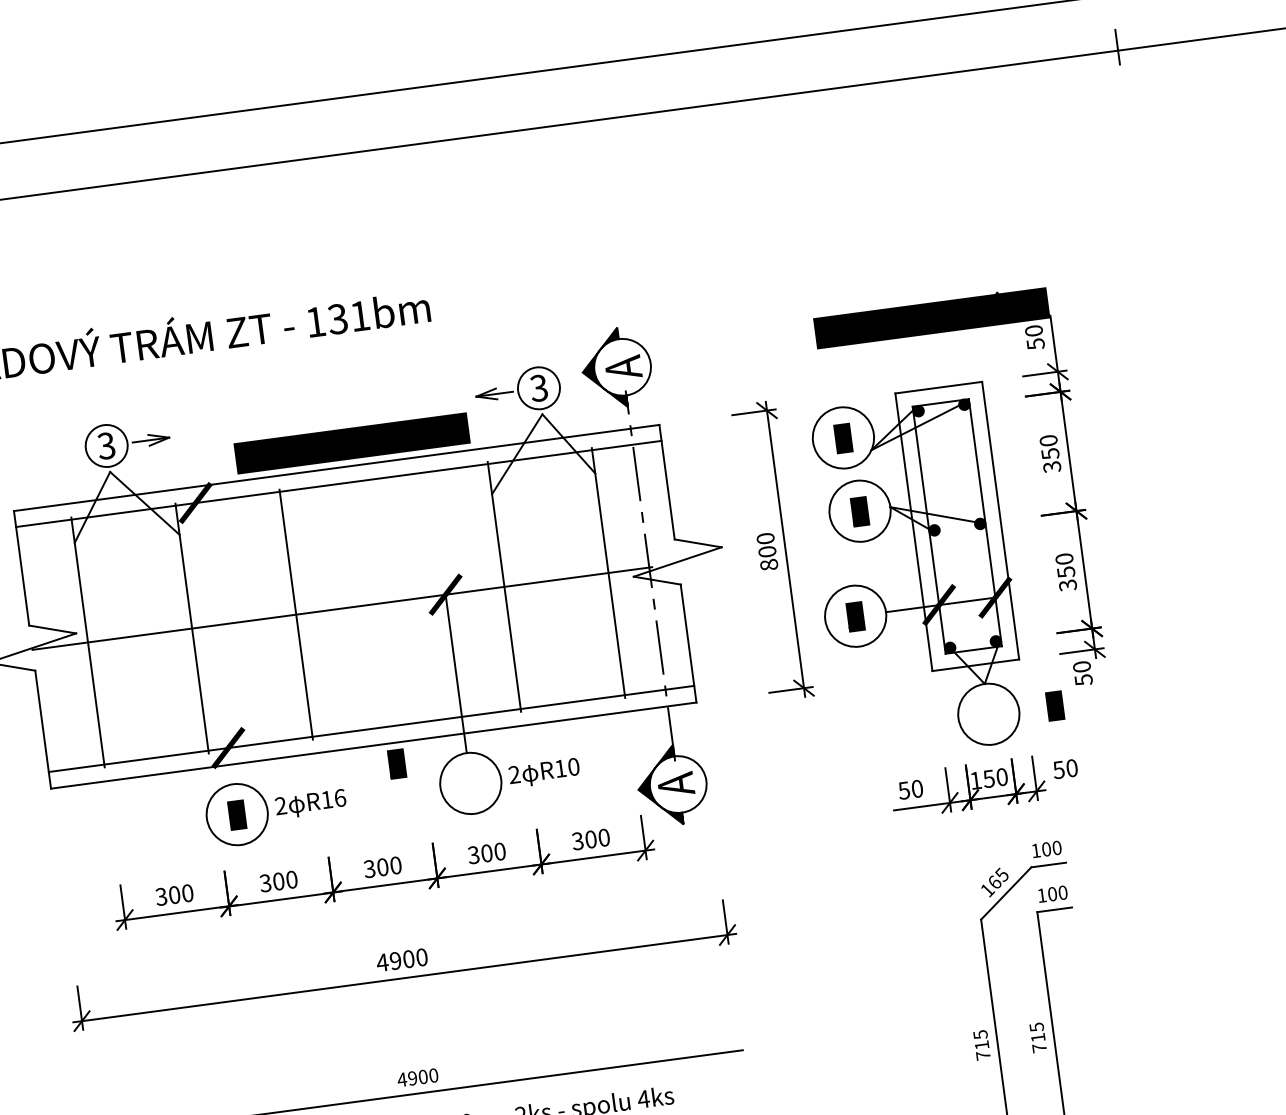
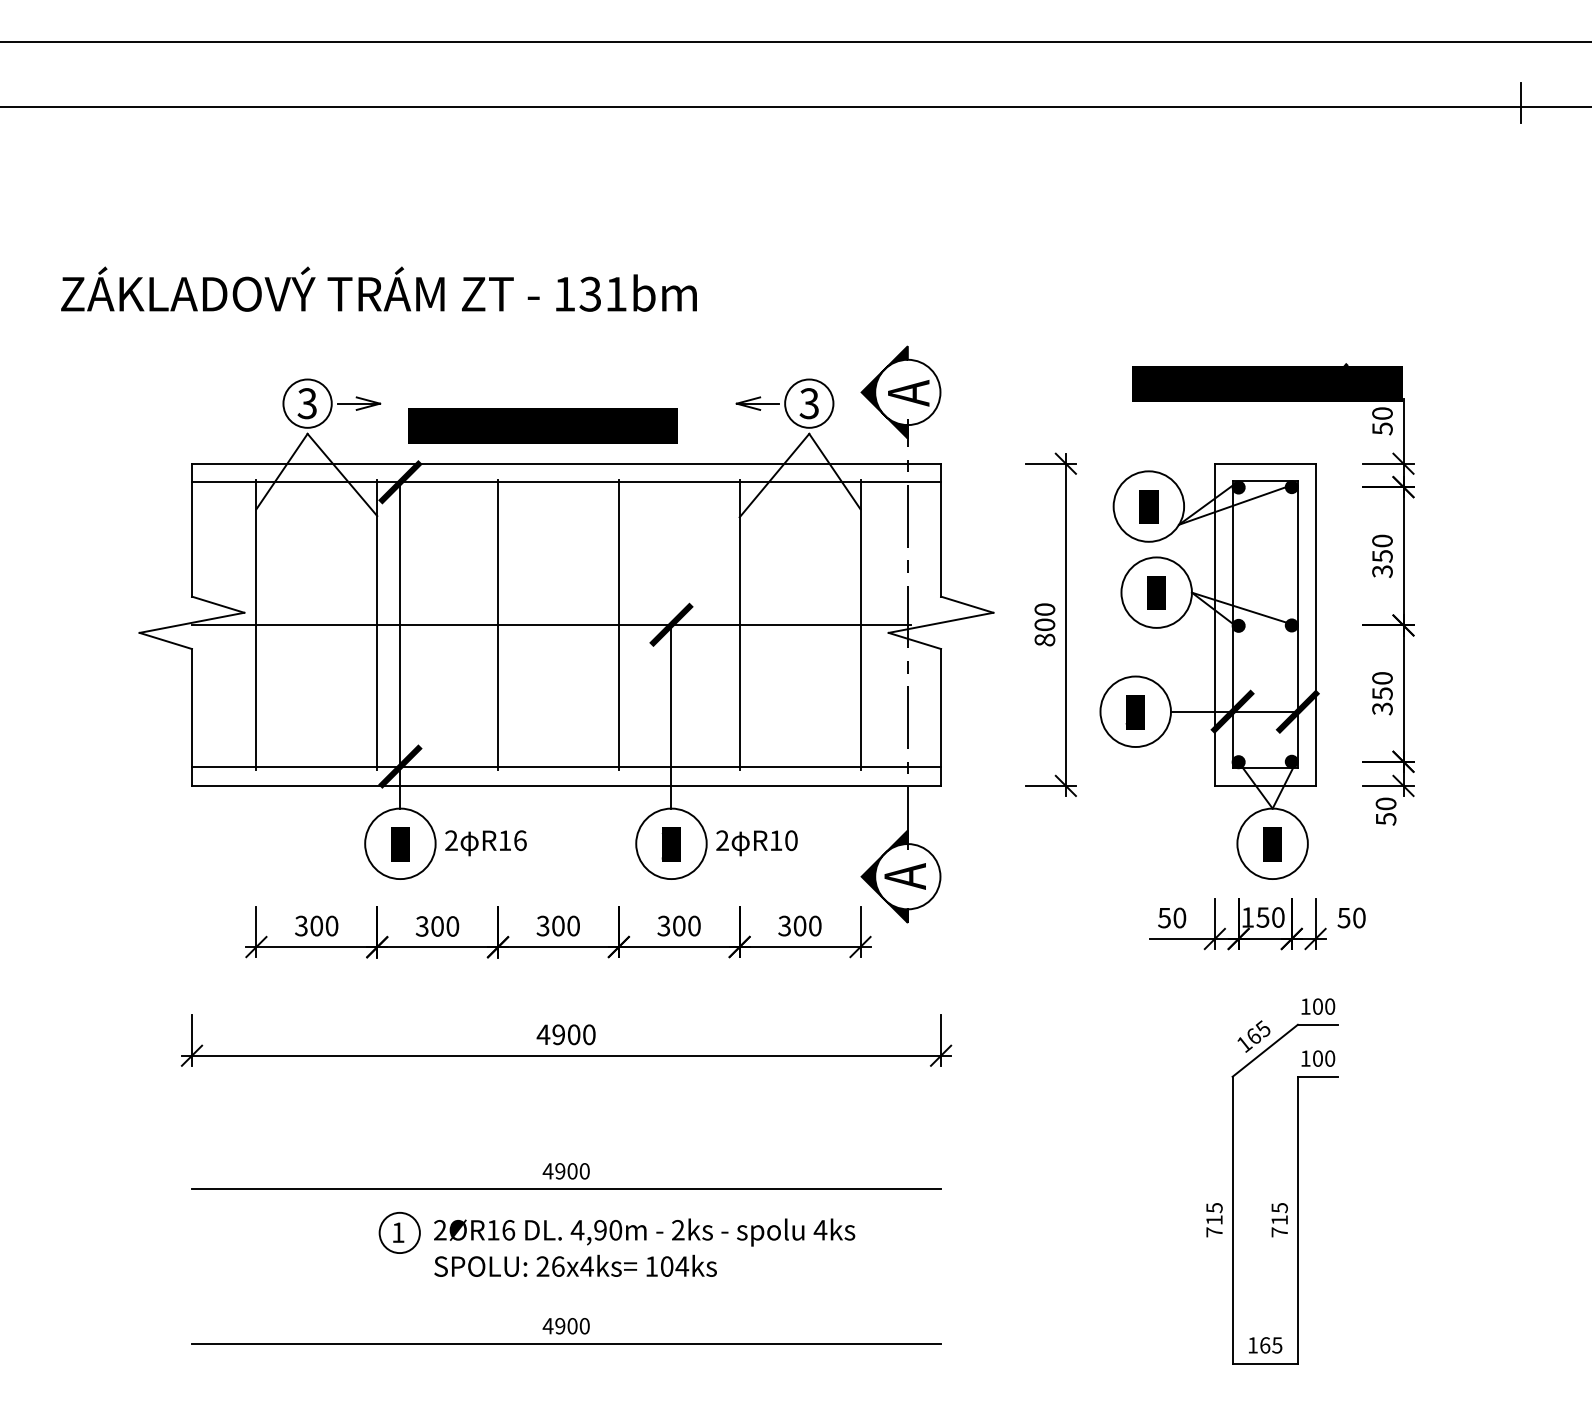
text: (351, 442) -> (542, 425), moved
line: (399, 600) -> (618, 624), added
line: (214, 643) -> (400, 645), added
text: (1055, 706) -> (1272, 844), moved
text: (396, 764) -> (670, 844), moved

